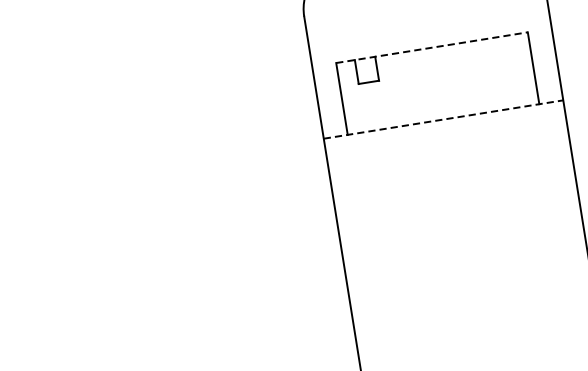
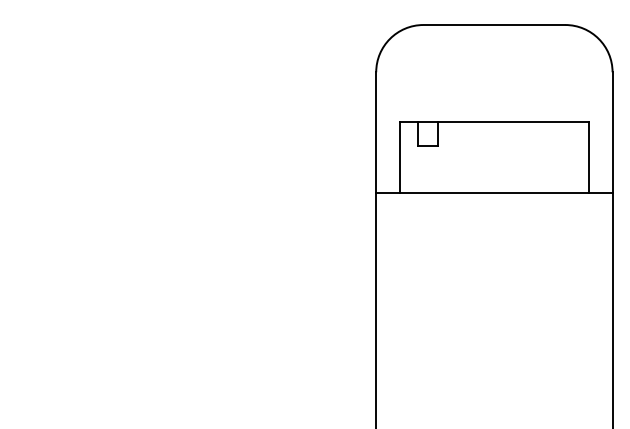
line: (432, 47) -> (494, 121), dashed -> solid
line: (443, 119) -> (494, 192), dashed -> solid

